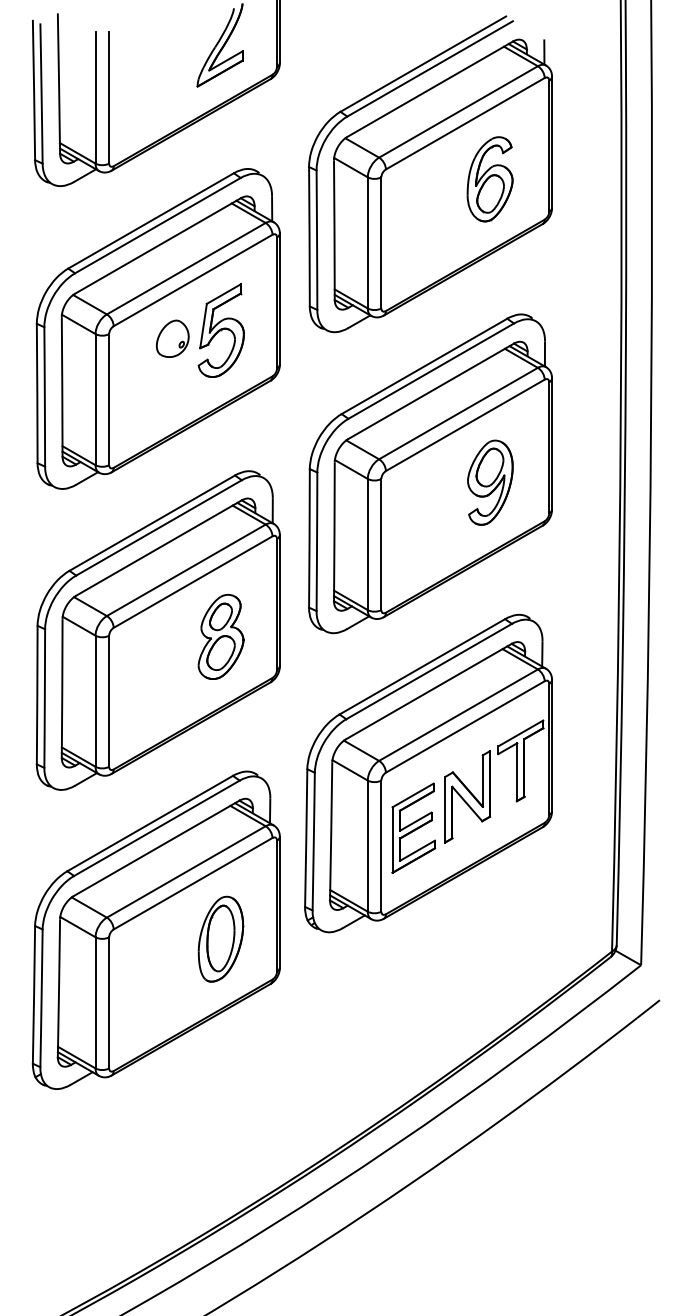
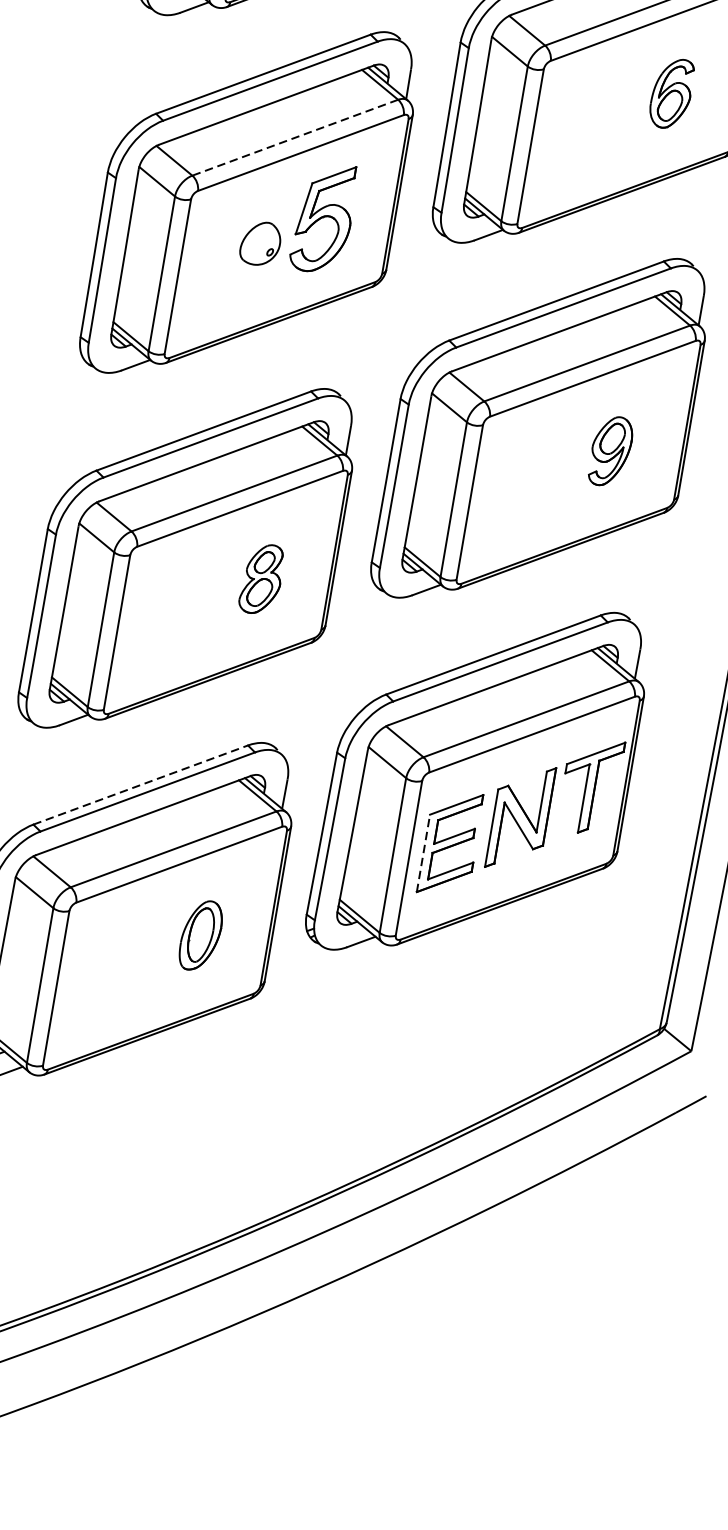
part: (489, 179) -> (670, 93), size x0.7
line: (186, 268) -> (295, 137), solid -> dashed
part: (172, 338) -> (260, 243), moved
part: (490, 482) -> (611, 451), size x0.7
part: (220, 636) -> (261, 578), size x0.7
line: (150, 823) -> (141, 785), solid -> dashed
line: (392, 840) -> (423, 853), solid -> dashed
part: (220, 938) -> (200, 934), size x0.7

